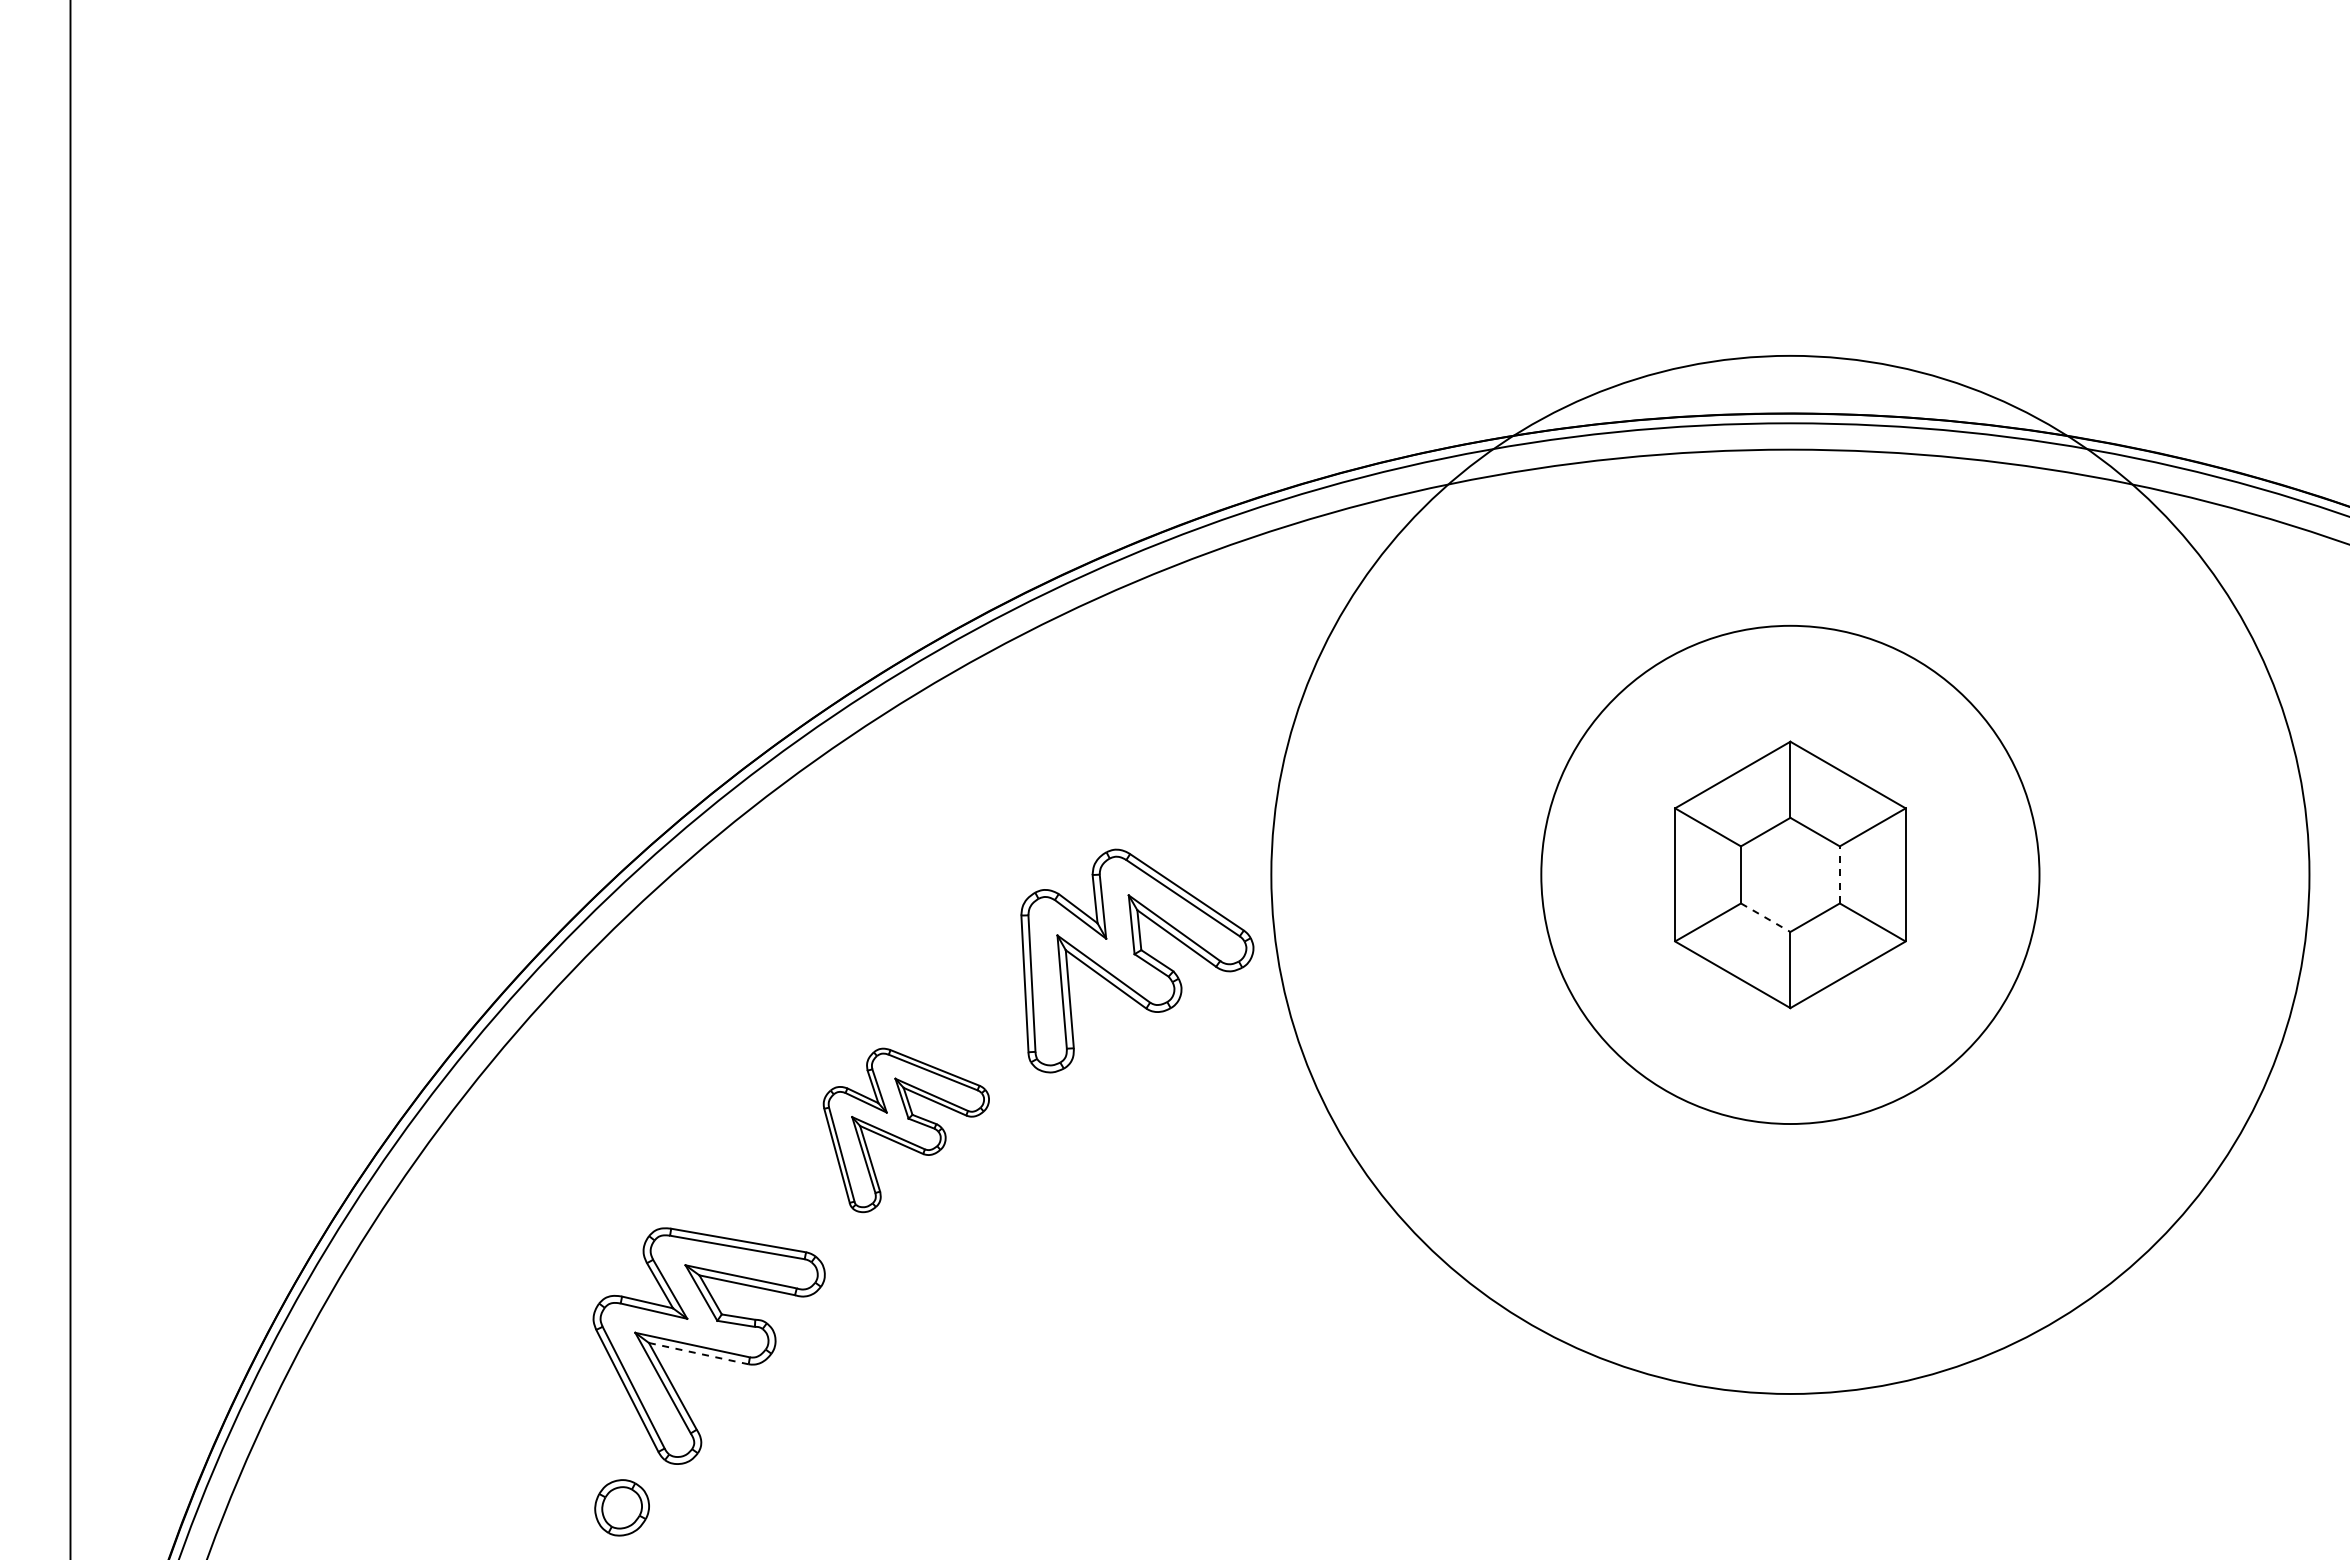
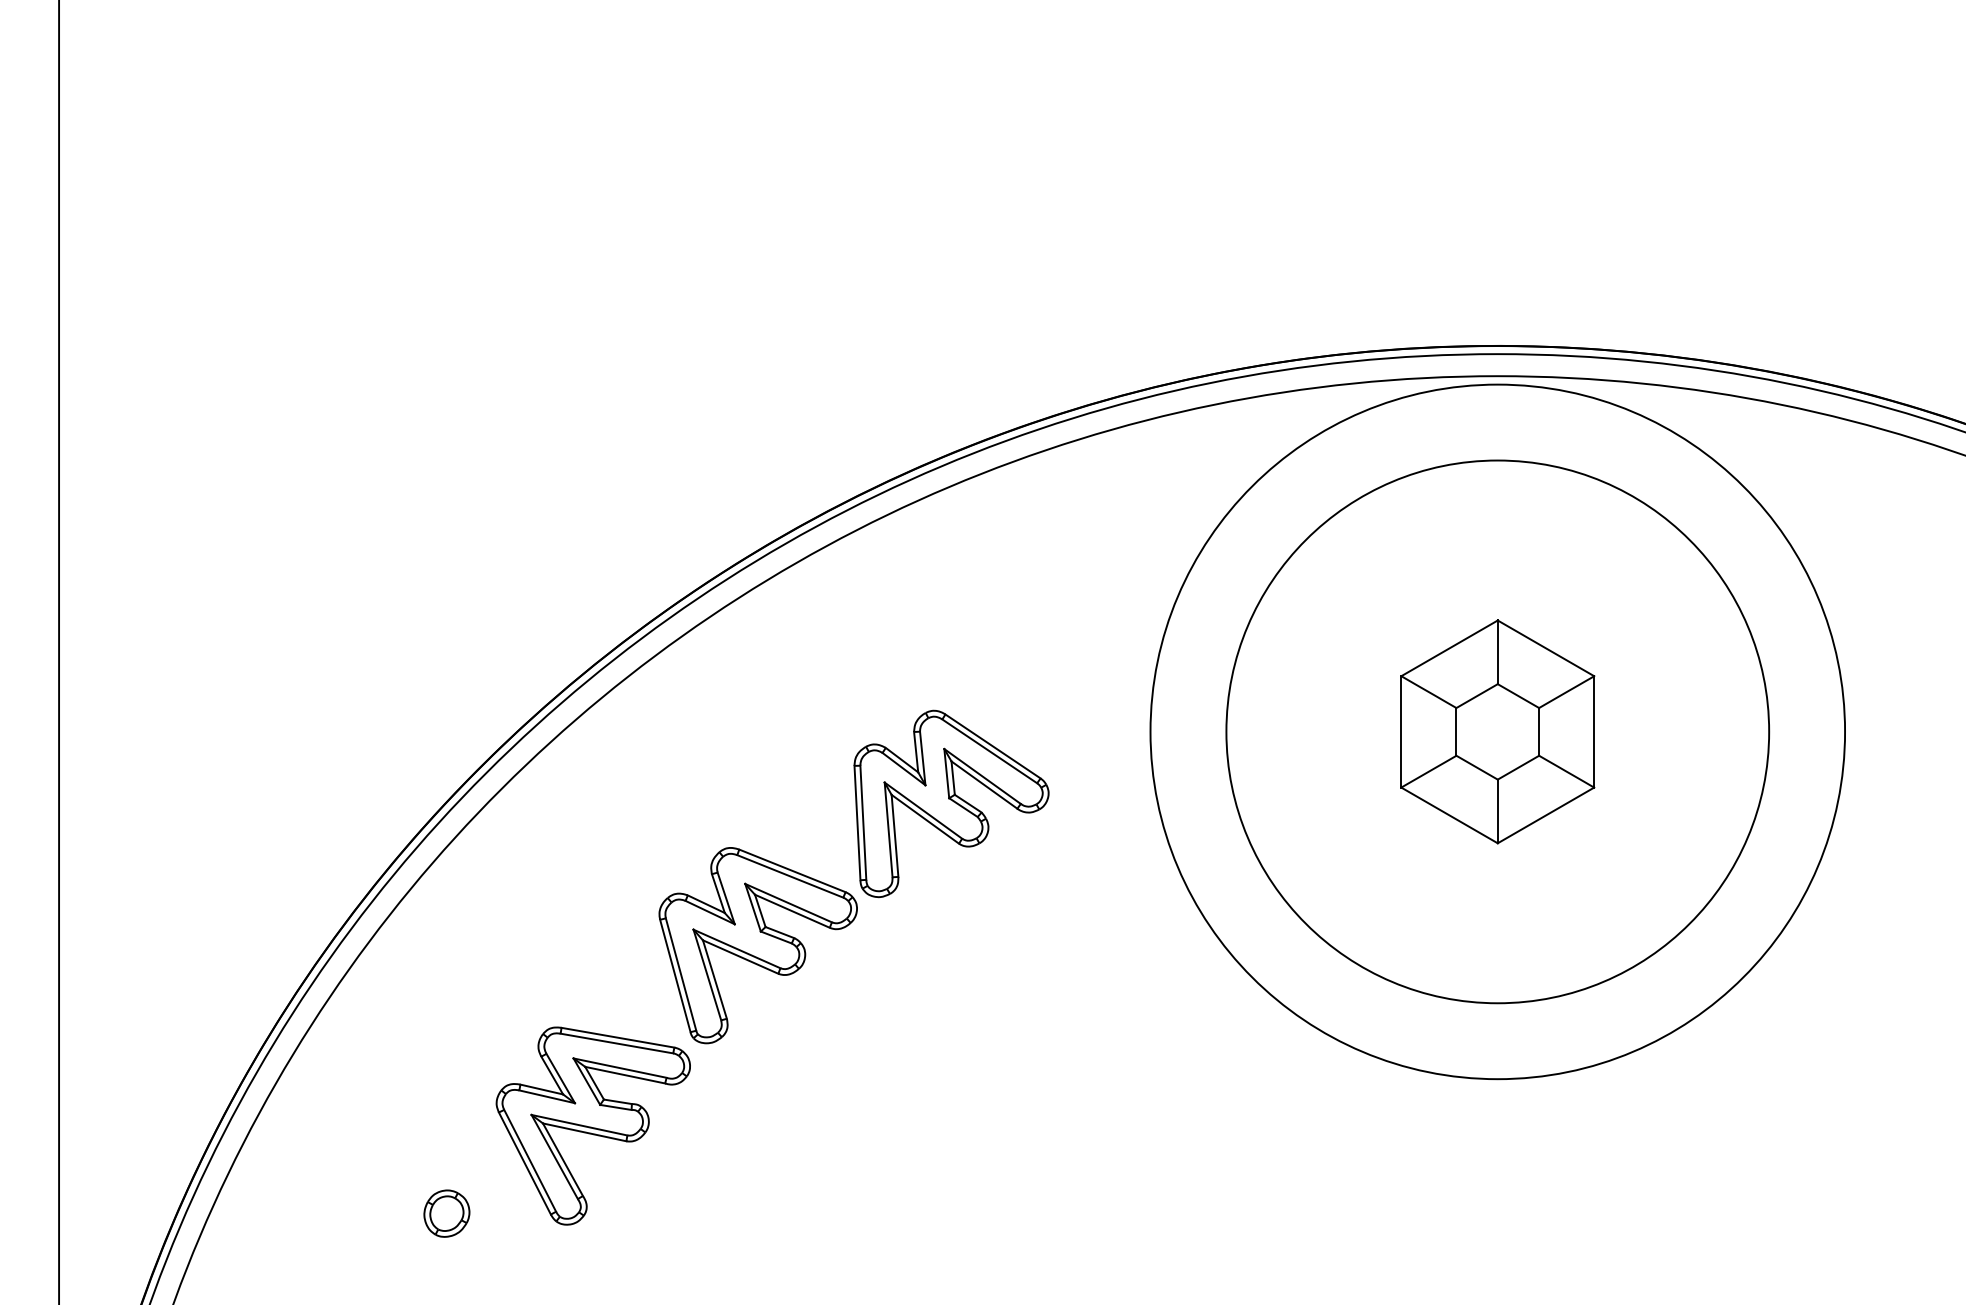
circle: (1790, 874) -> (1497, 731), size x0.62
circle: (1790, 874) -> (1497, 731), size x1.67
line: (1839, 874) -> (1538, 731), dashed -> solid
line: (1765, 917) -> (1476, 767), dashed -> solid
part: (906, 1130) -> (758, 945), size x1.43
line: (698, 1353) -> (584, 1132), dashed -> solid
part: (621, 1507) -> (446, 1213), moved

